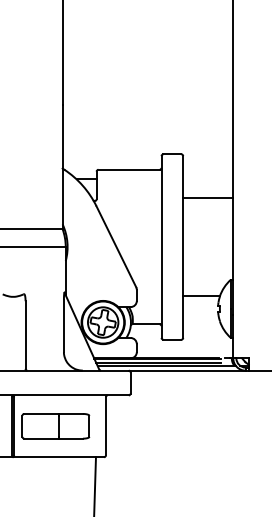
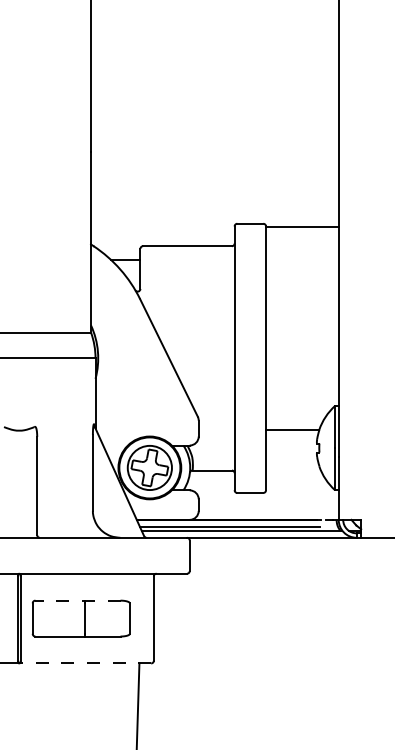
line: (208, 197) -> (302, 226), moved
line: (53, 413) -> (77, 599), solid -> dashed
line: (58, 457) -> (85, 663), solid -> dashed

